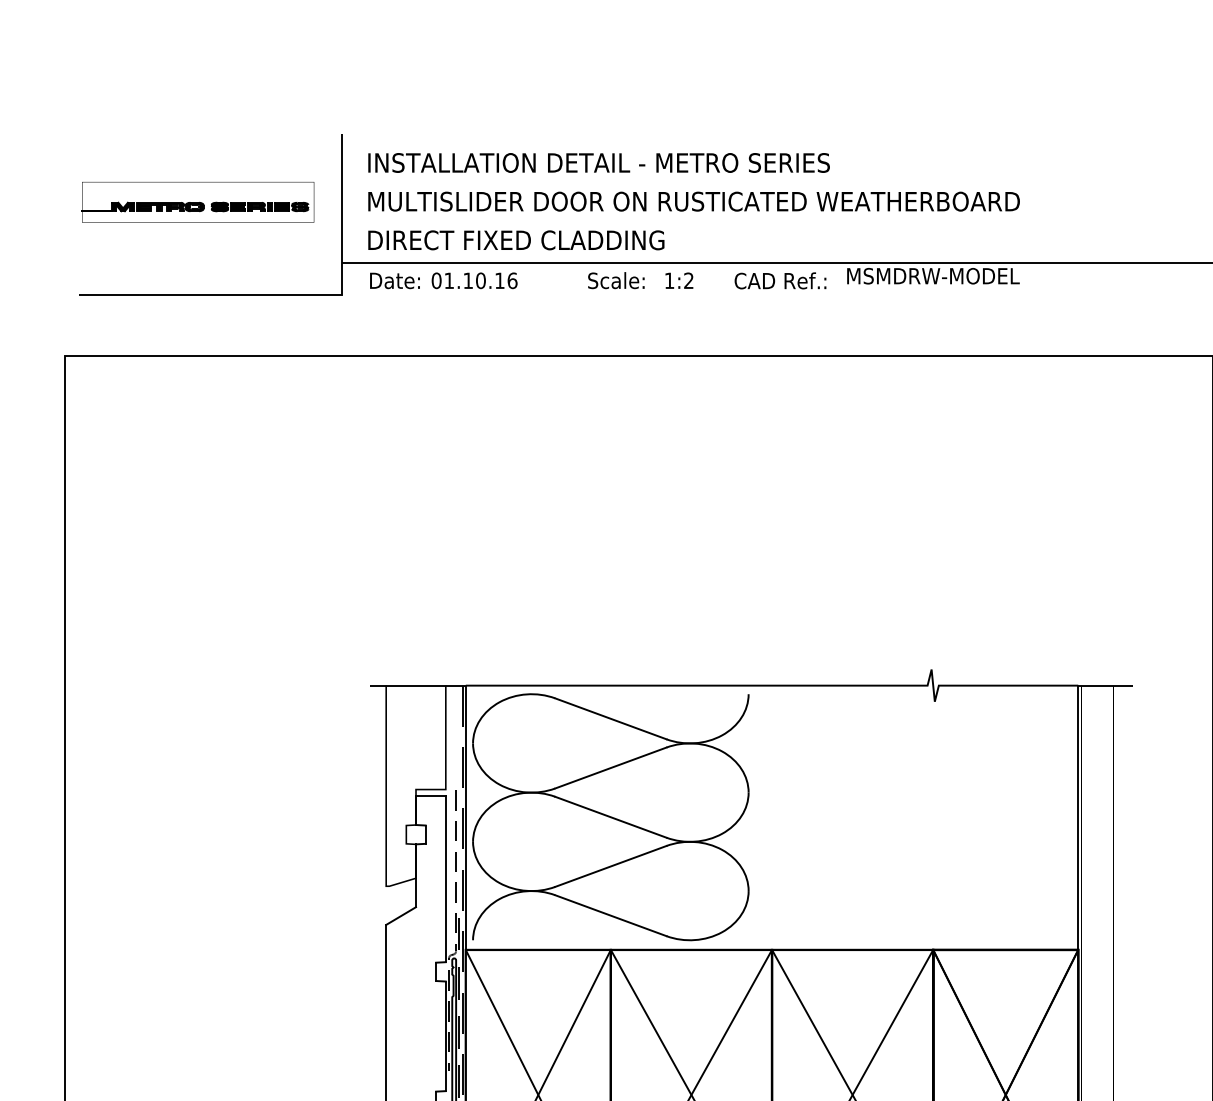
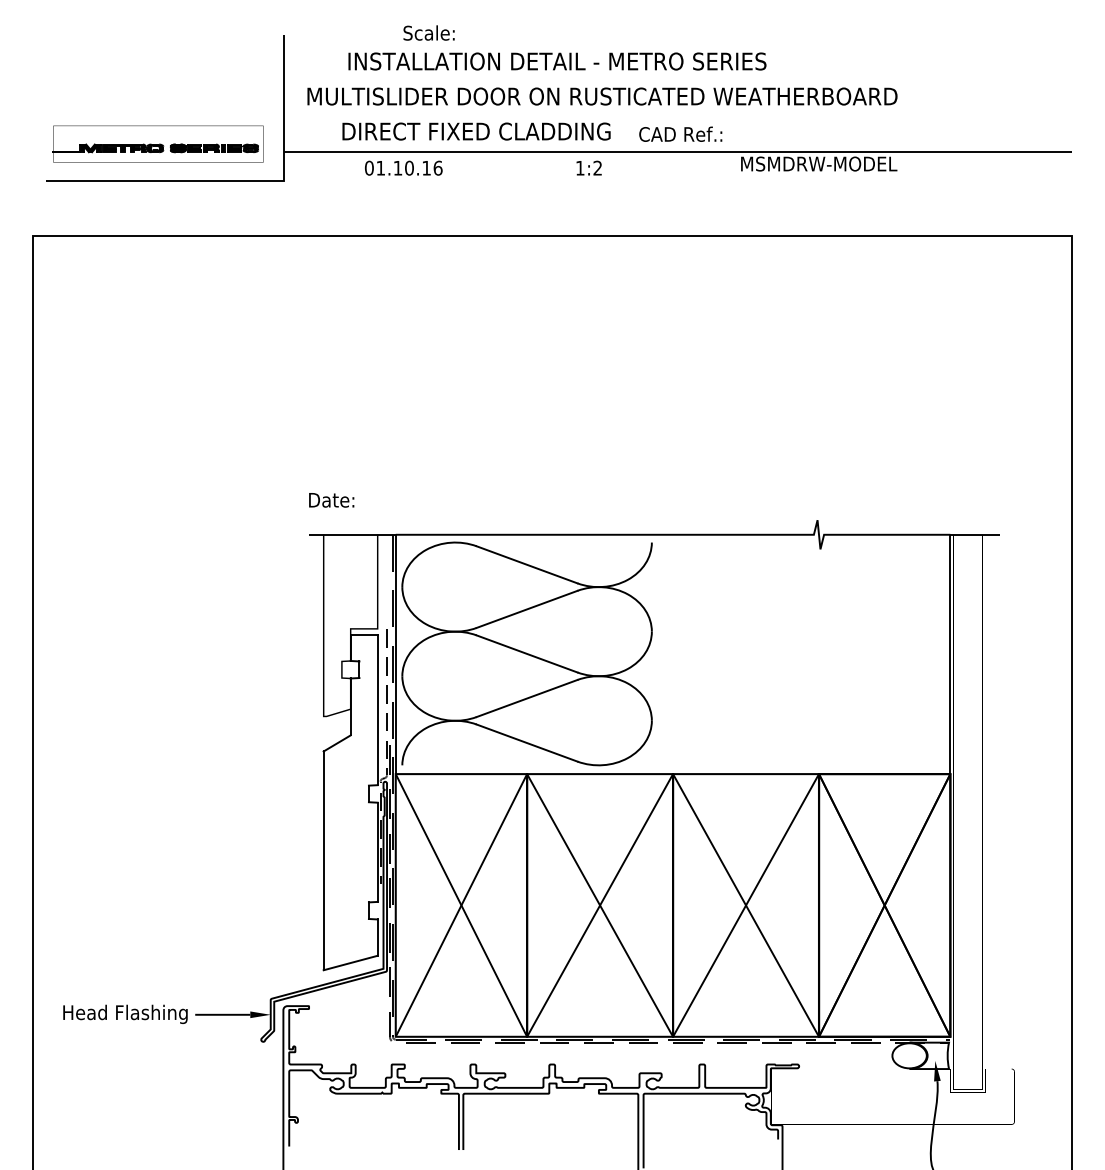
text: (599, 162) -> (557, 61), moved
part: (197, 201) -> (157, 143), moved
text: (516, 240) -> (476, 131), moved
text: (615, 280) -> (428, 32), moved
text: (780, 280) -> (680, 133), moved
text: (394, 281) -> (331, 500), moved

